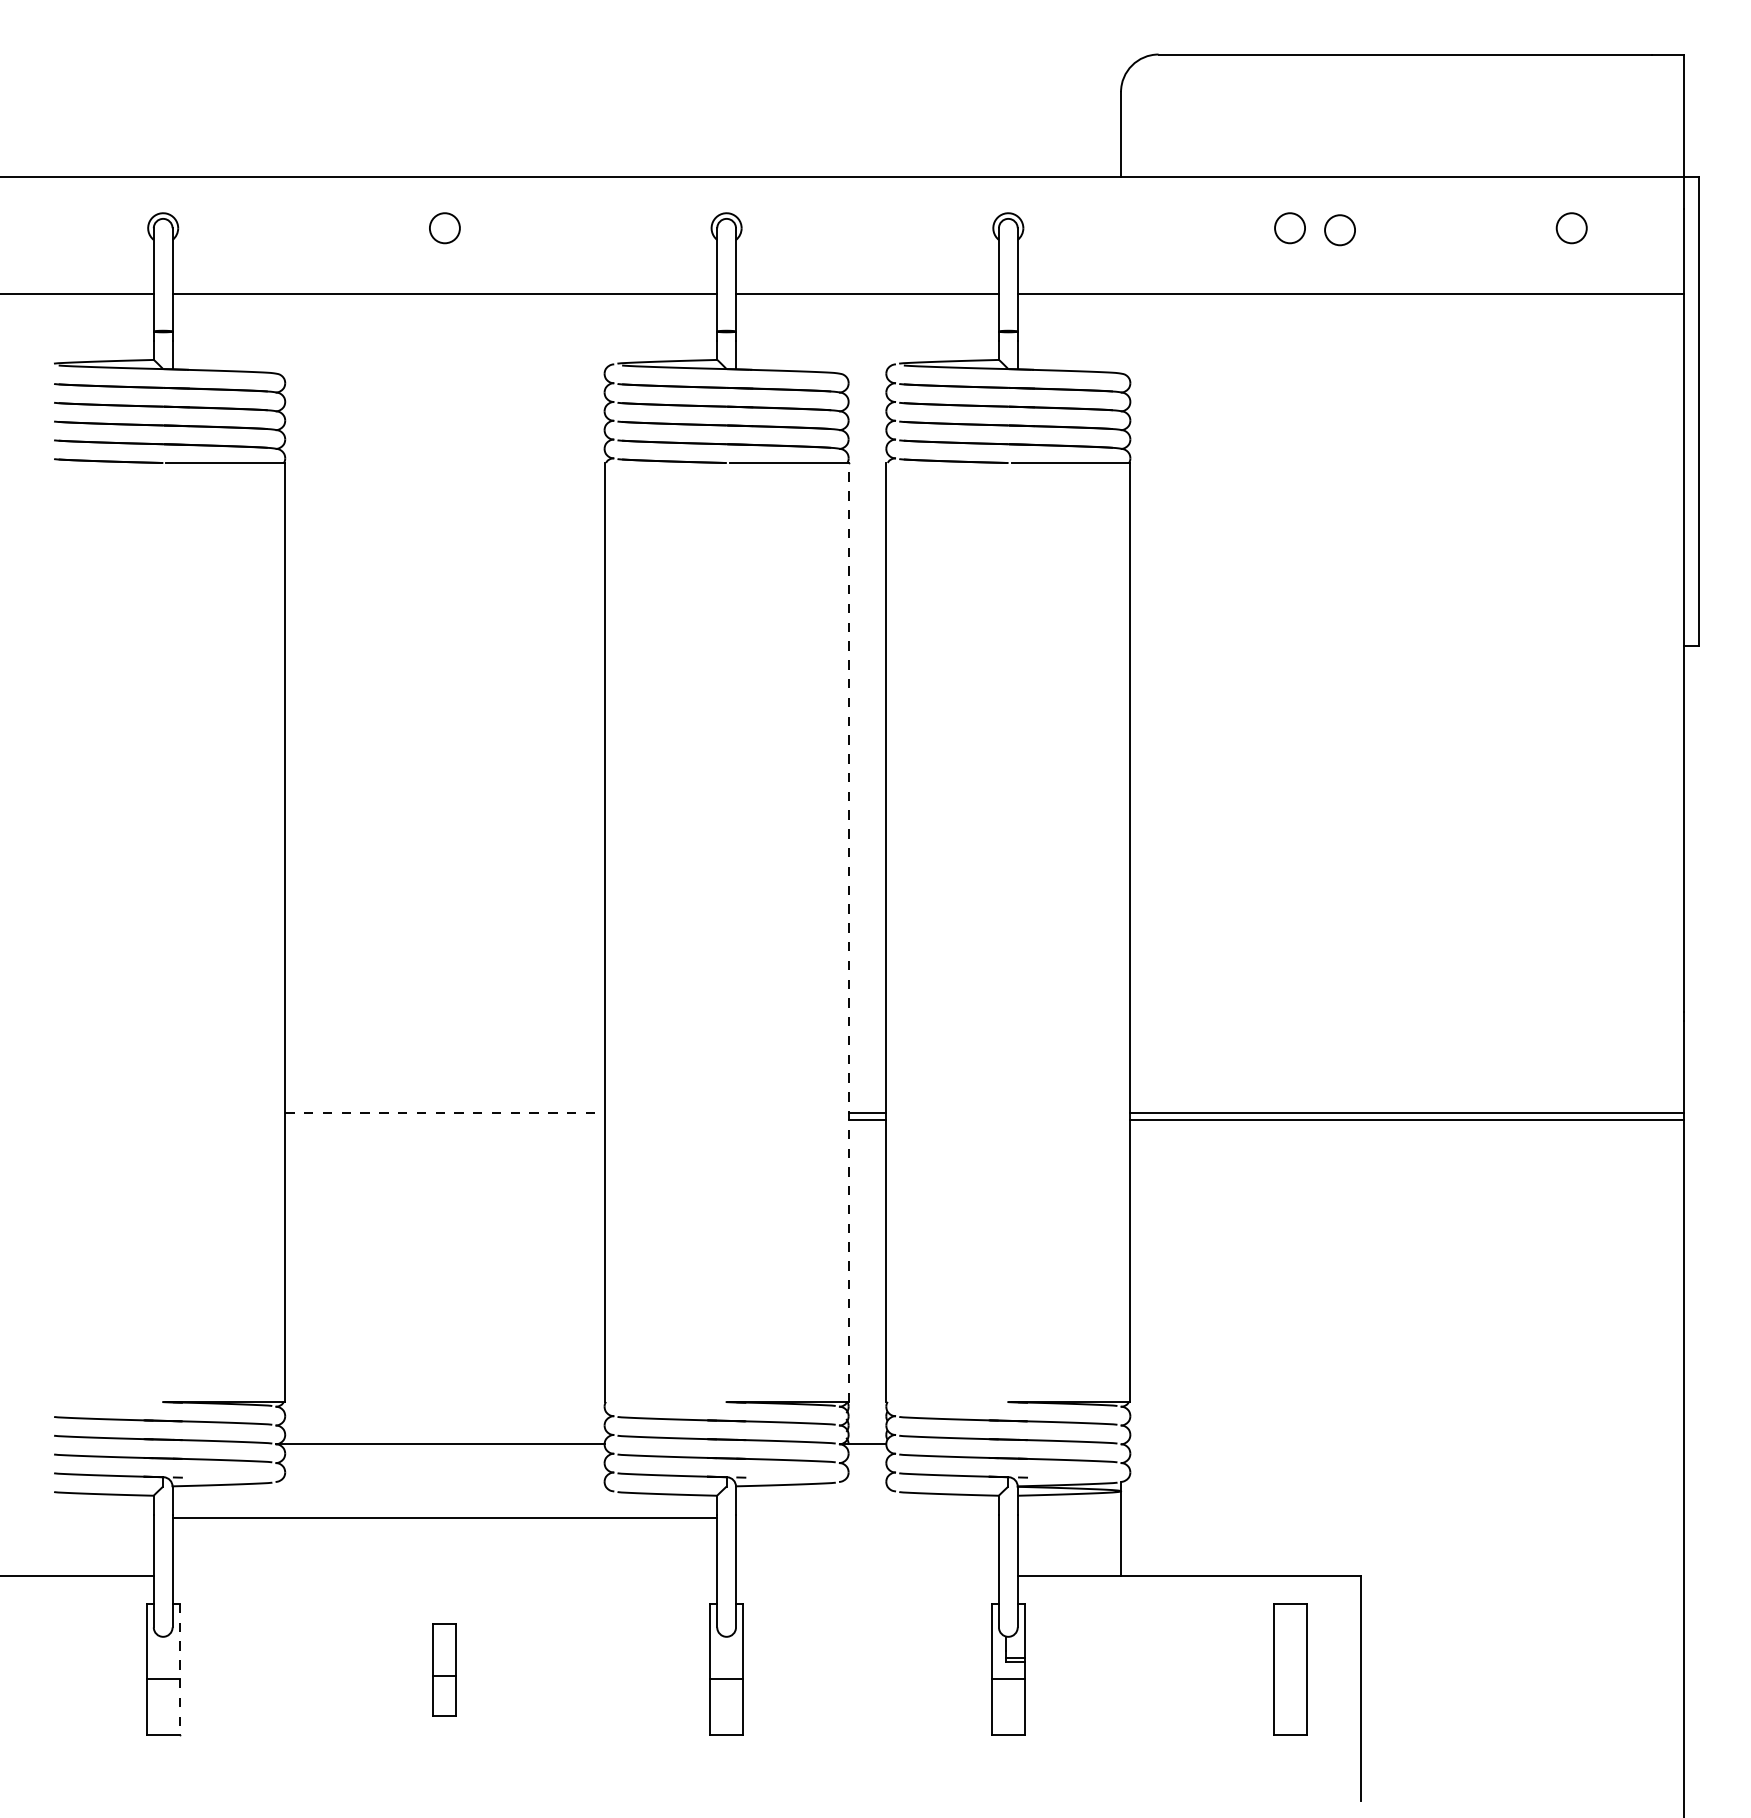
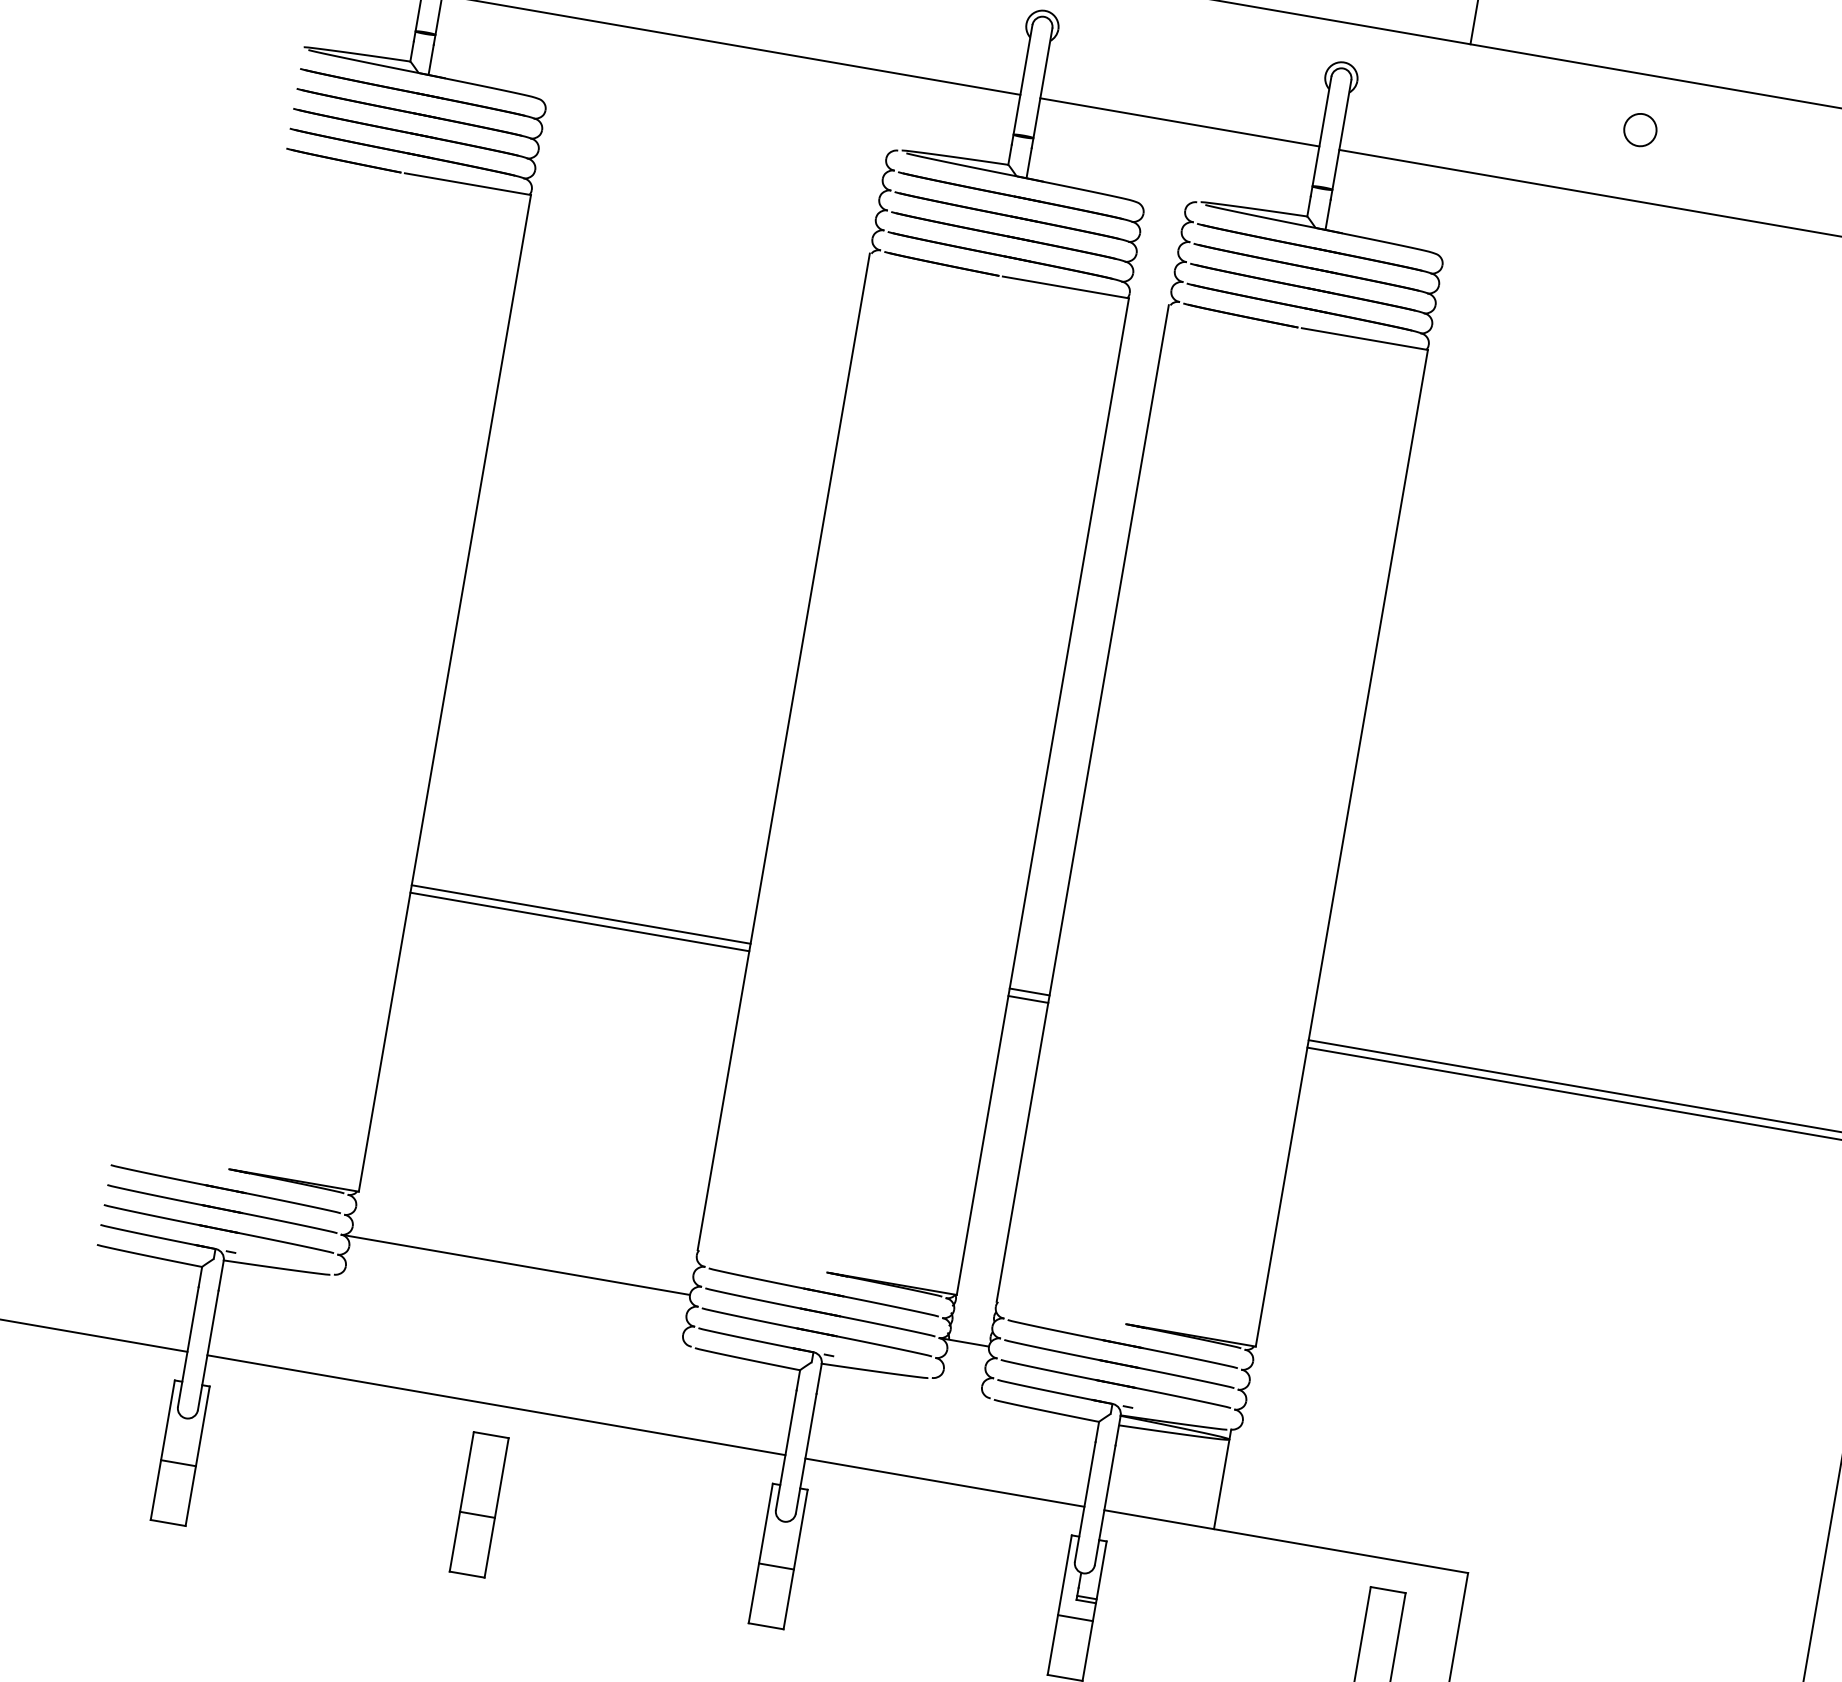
circle: (1339, 230) -> (1692, 141), removed
line: (848, 932) -> (1042, 796), dashed -> solid
line: (444, 1113) -> (580, 914), dashed -> solid
line: (444, 1120) -> (579, 922), added
line: (444, 1517) -> (496, 1404), moved
line: (867, 1575) -> (944, 1482), added
line: (179, 1669) -> (197, 1456), dashed -> solid
part: (444, 1669) -> (478, 1504), size x1.43

